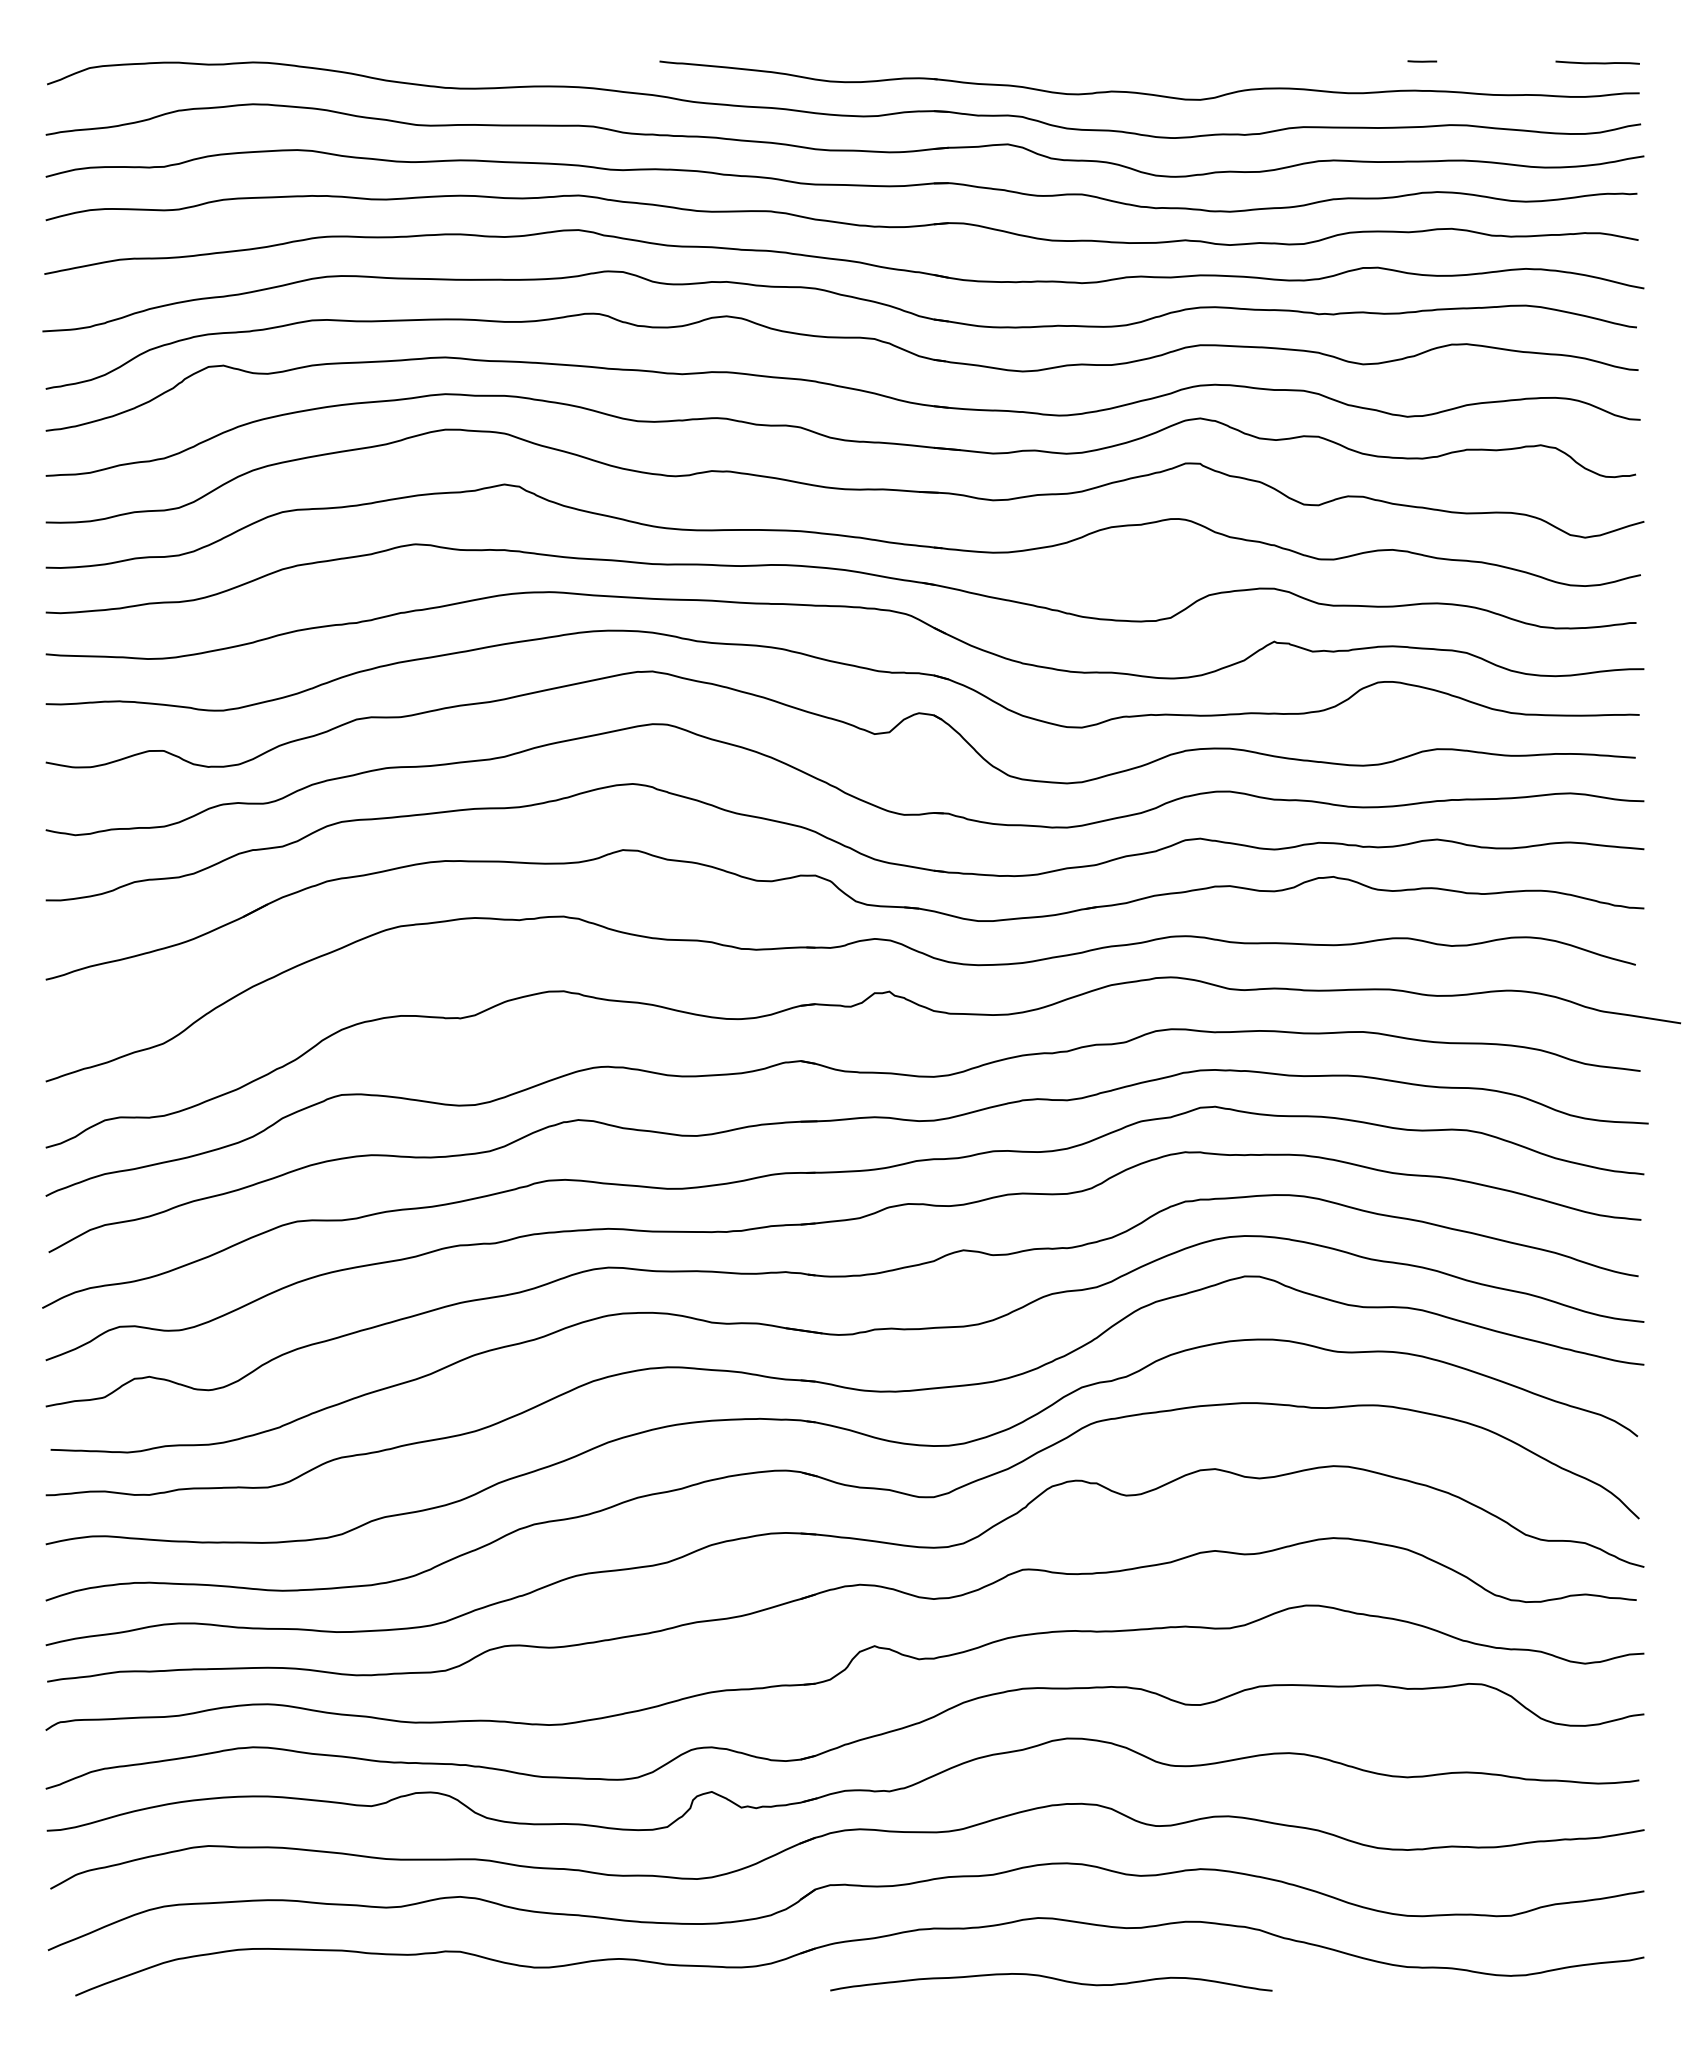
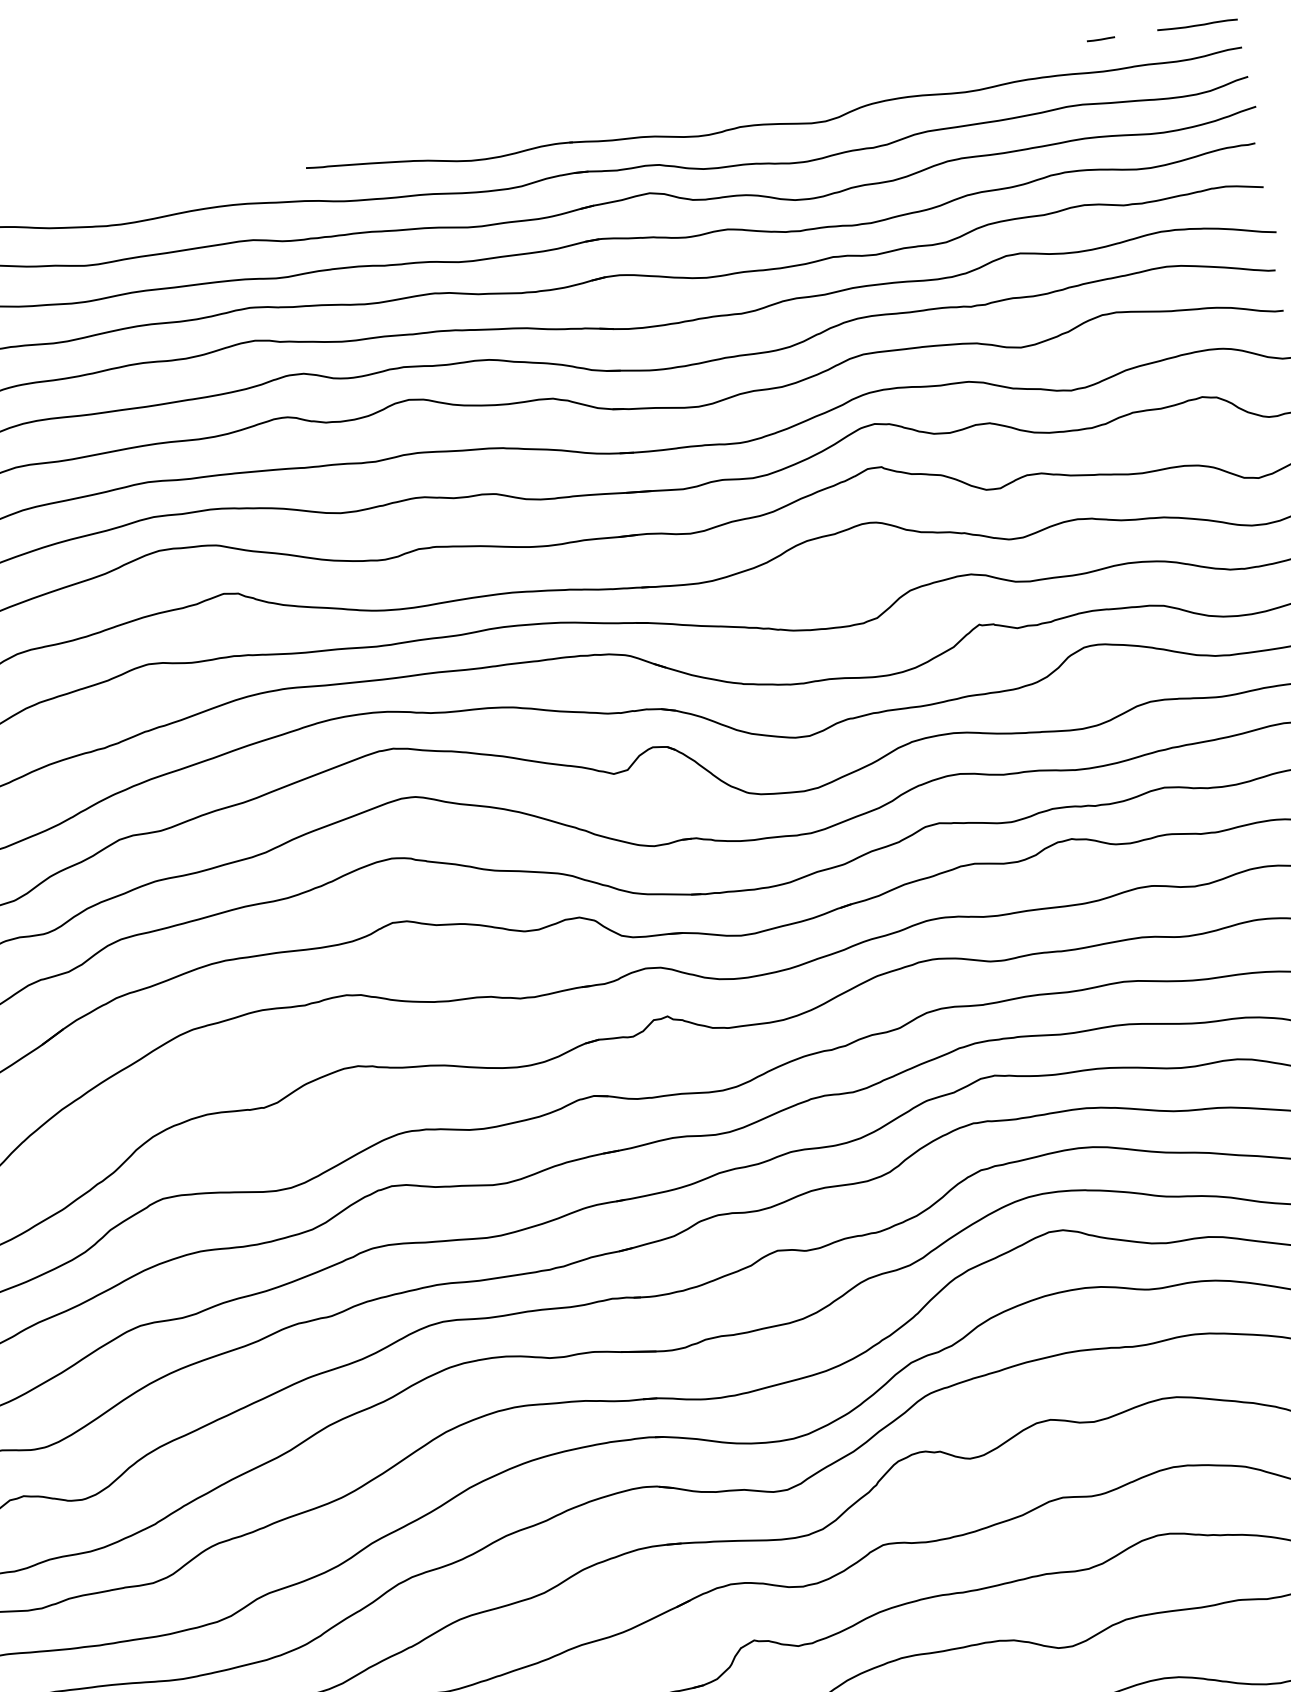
line: (1422, 61) -> (1101, 39), moved

